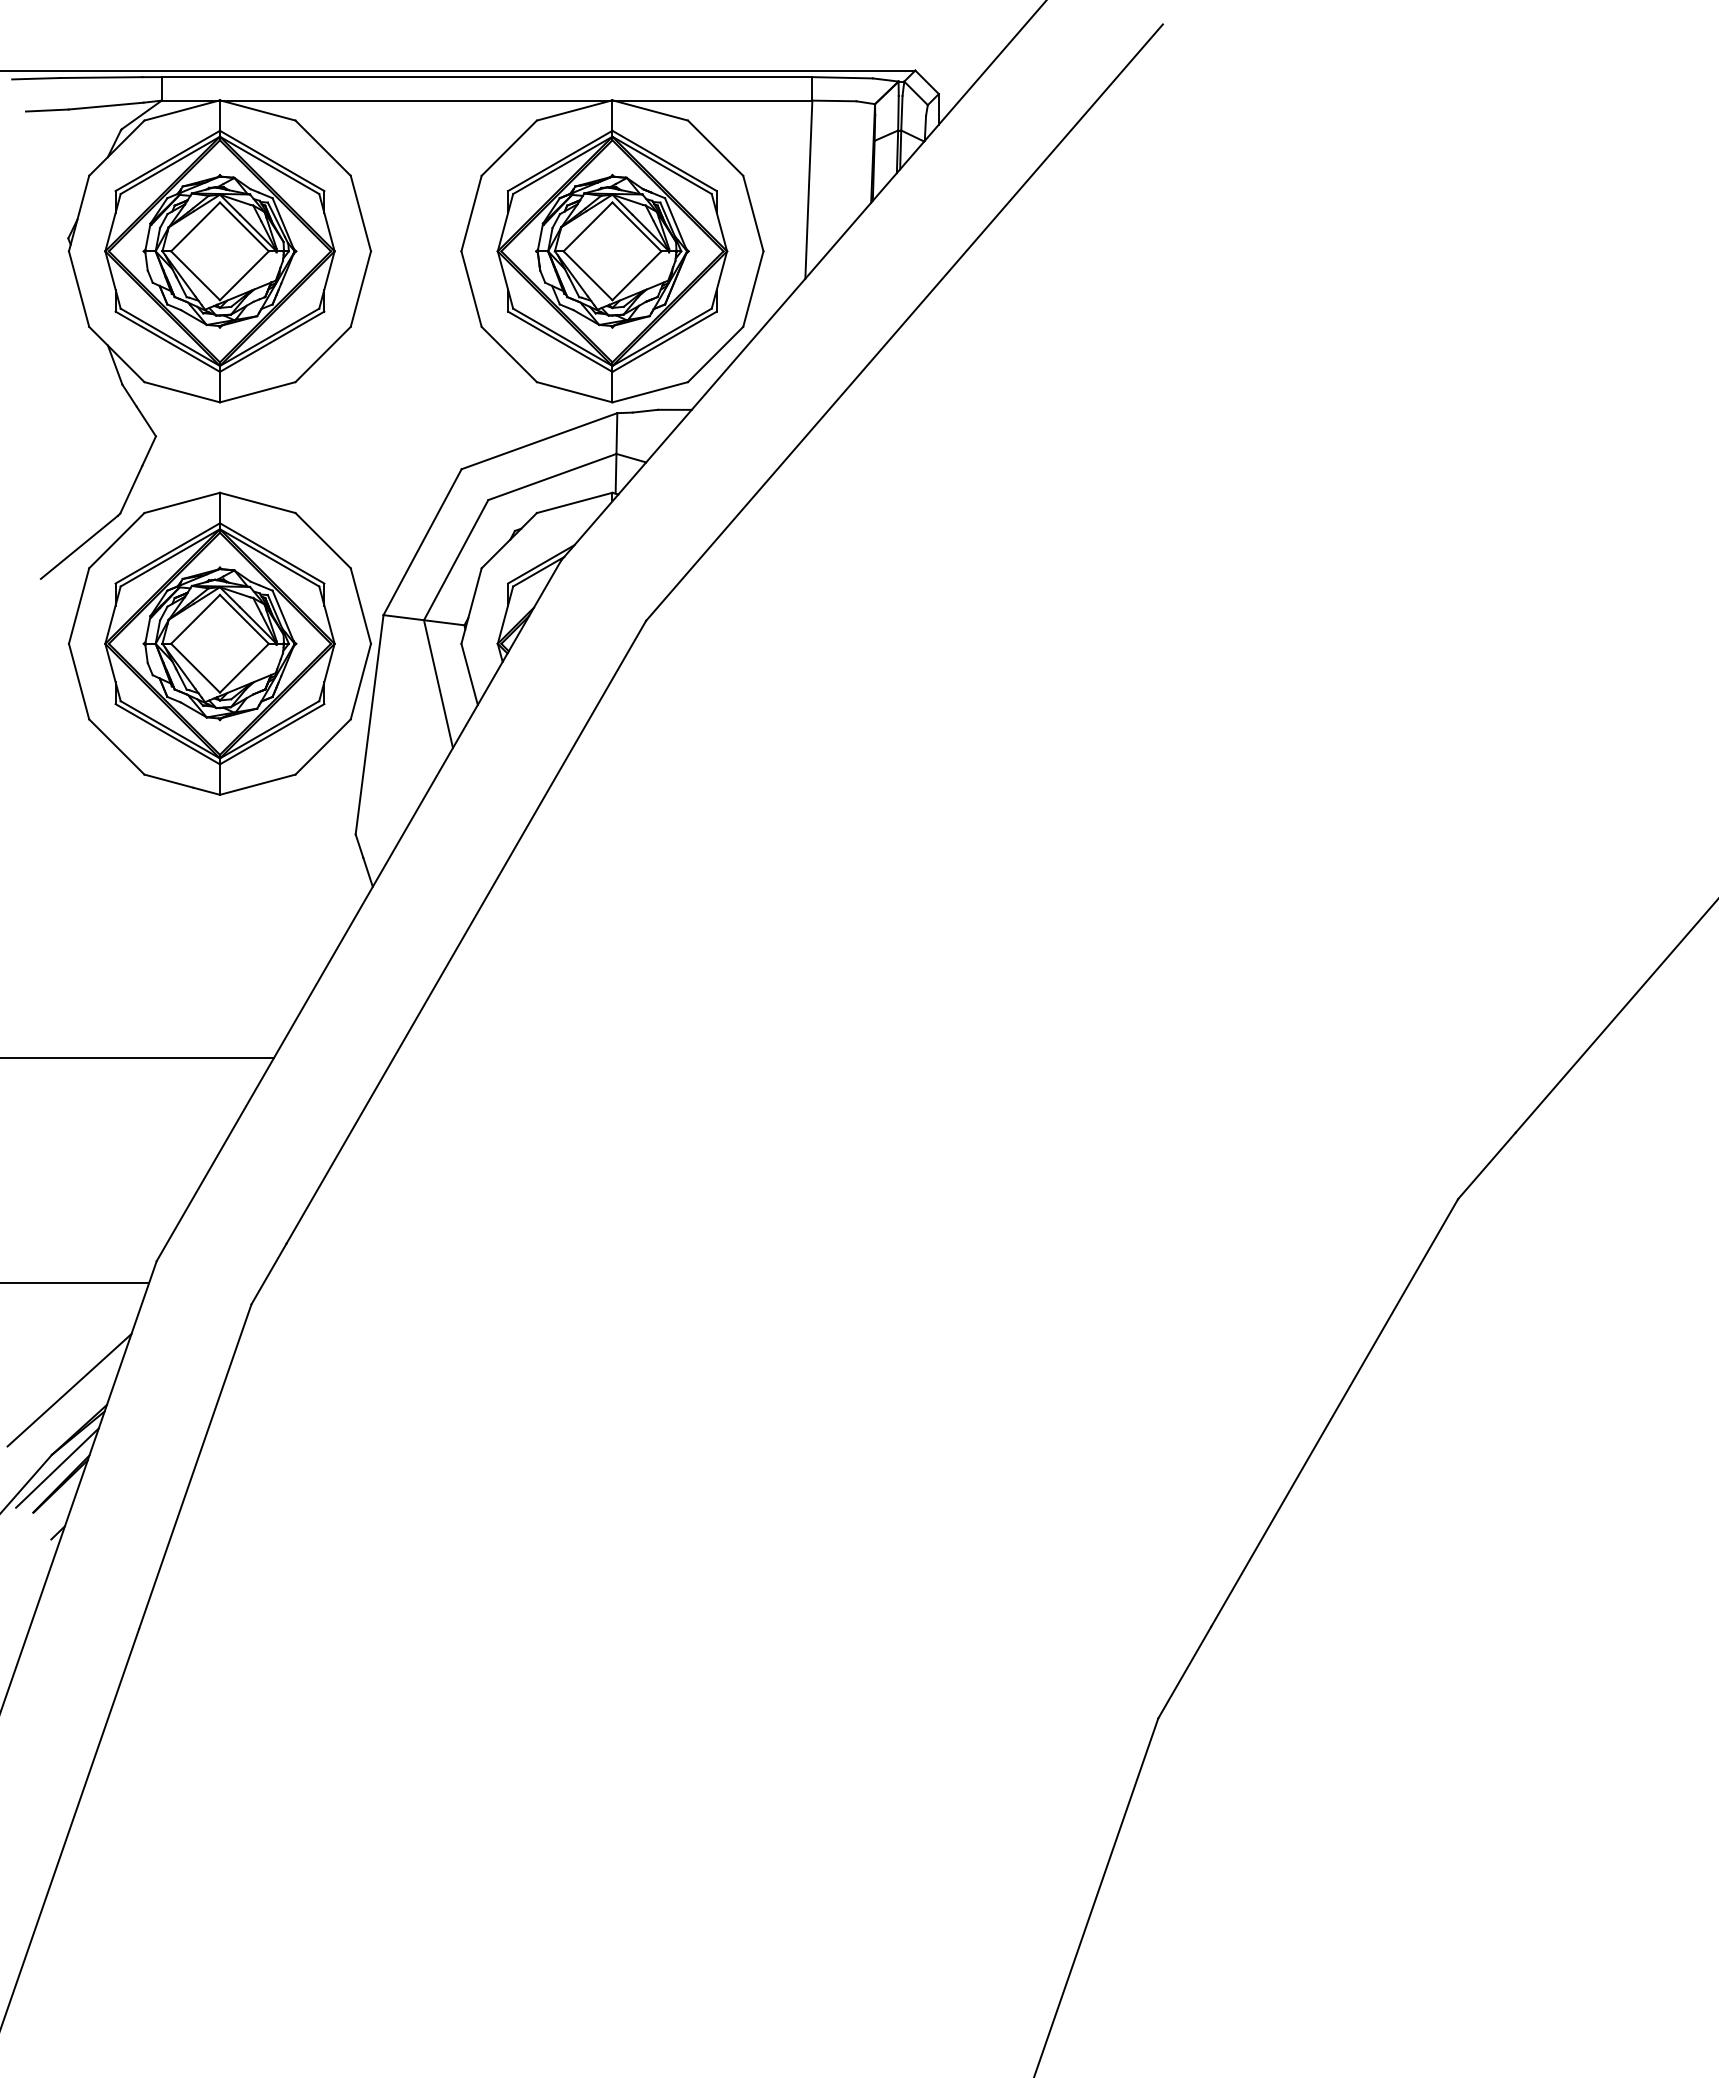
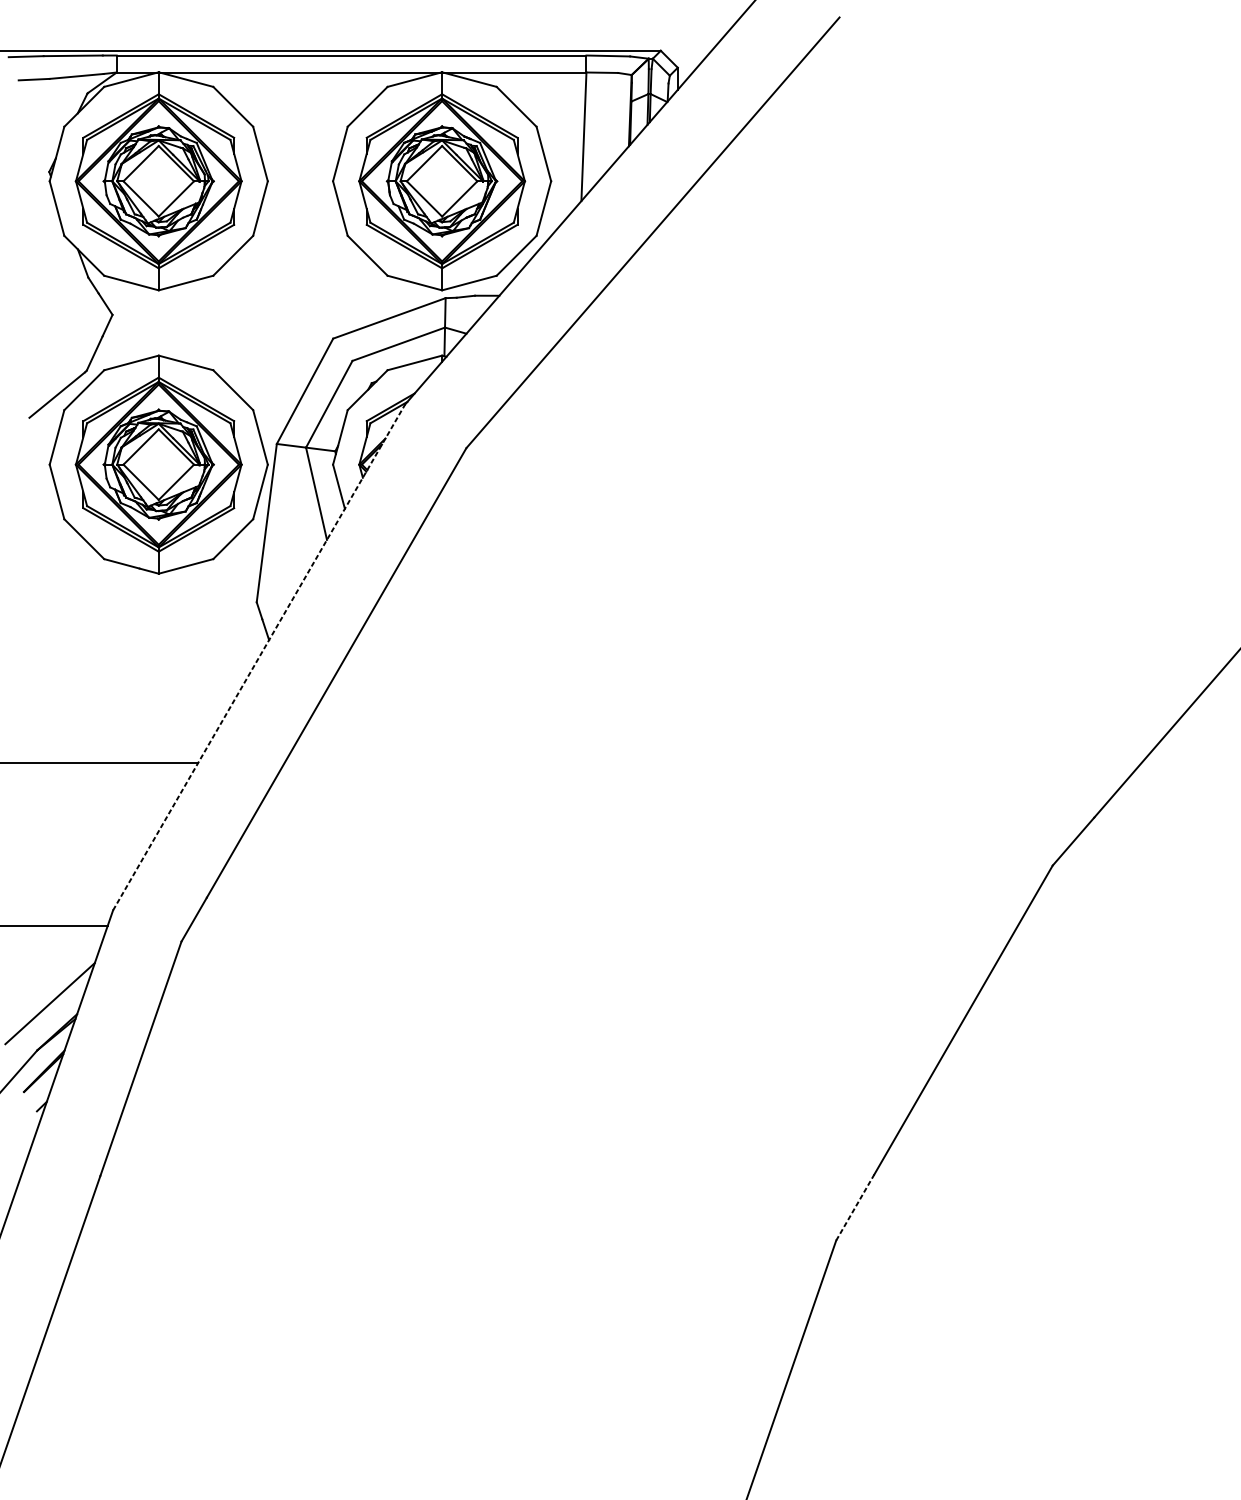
line: (359, 910) -> (259, 657), solid -> dashed
line: (57, 1467) -> (41, 1059), removed
line: (1184, 1672) -> (855, 1207), solid -> dashed

